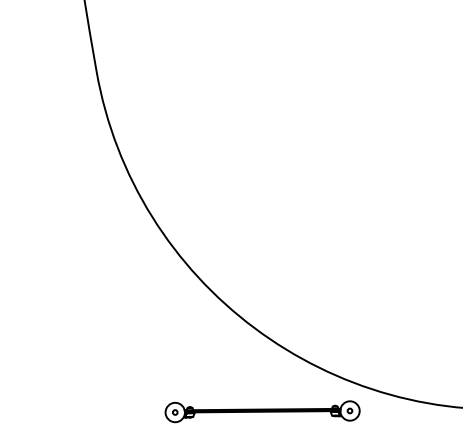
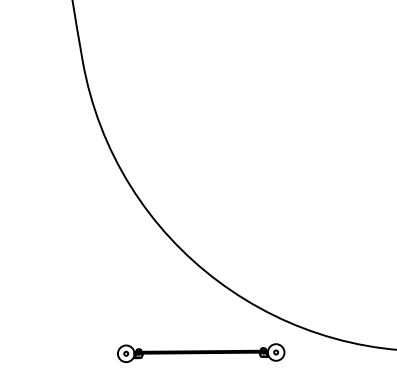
part: (262, 410) -> (201, 352), moved

